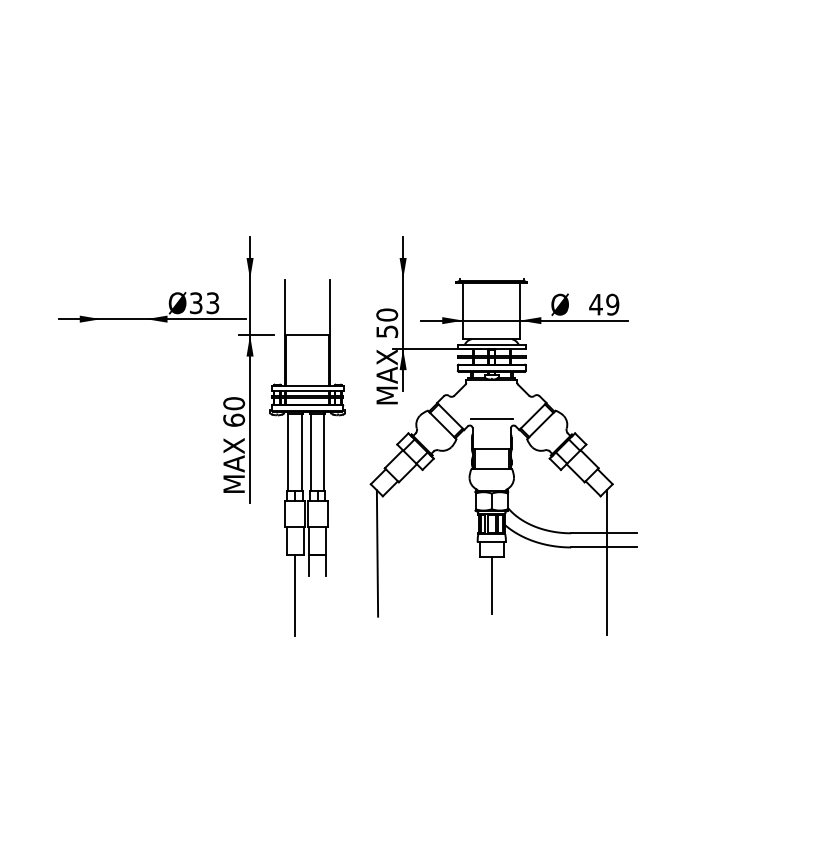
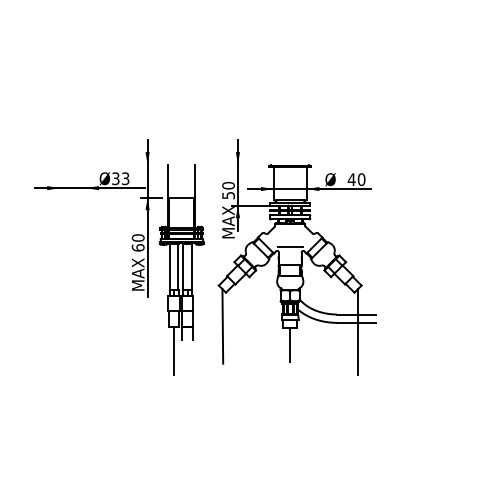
text: (612, 304) -> (361, 179), 49 -> 40

